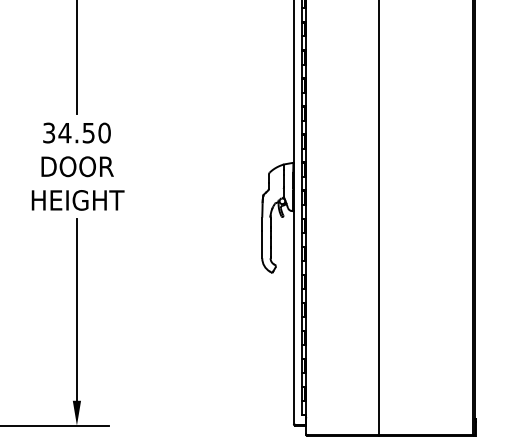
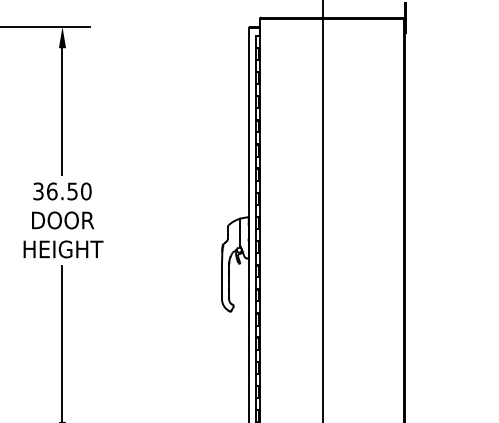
text: (64, 133) -> (51, 191), 34.50 -> 36.50

